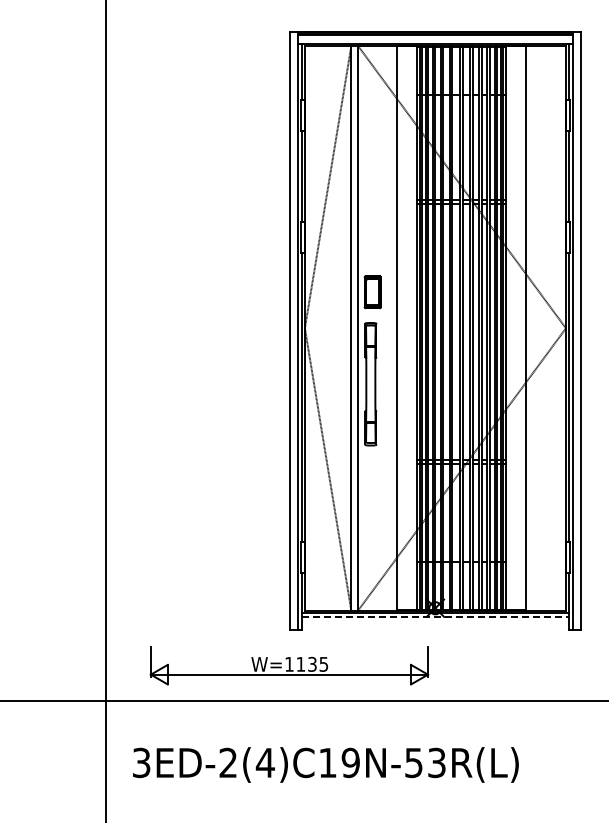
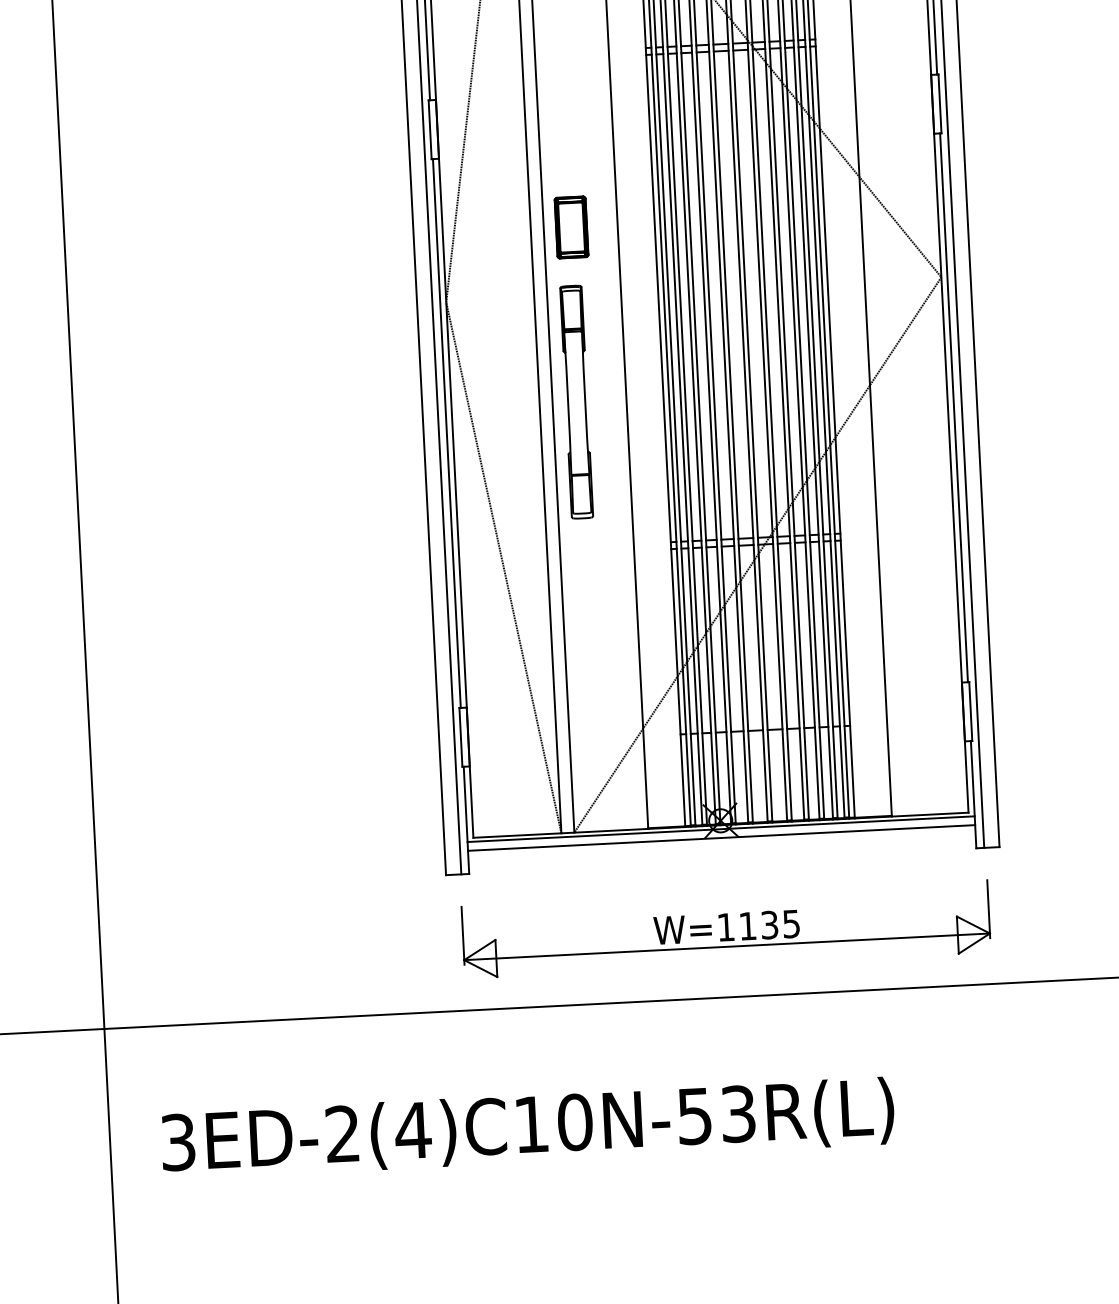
line: (435, 617) -> (721, 838), dashed -> solid
part: (289, 665) -> (726, 929), moved
text: (350, 763) -> (574, 1123), 3ED-2(4)C19N-53R(L) -> 3ED-2(4)C10N-53R(L)

